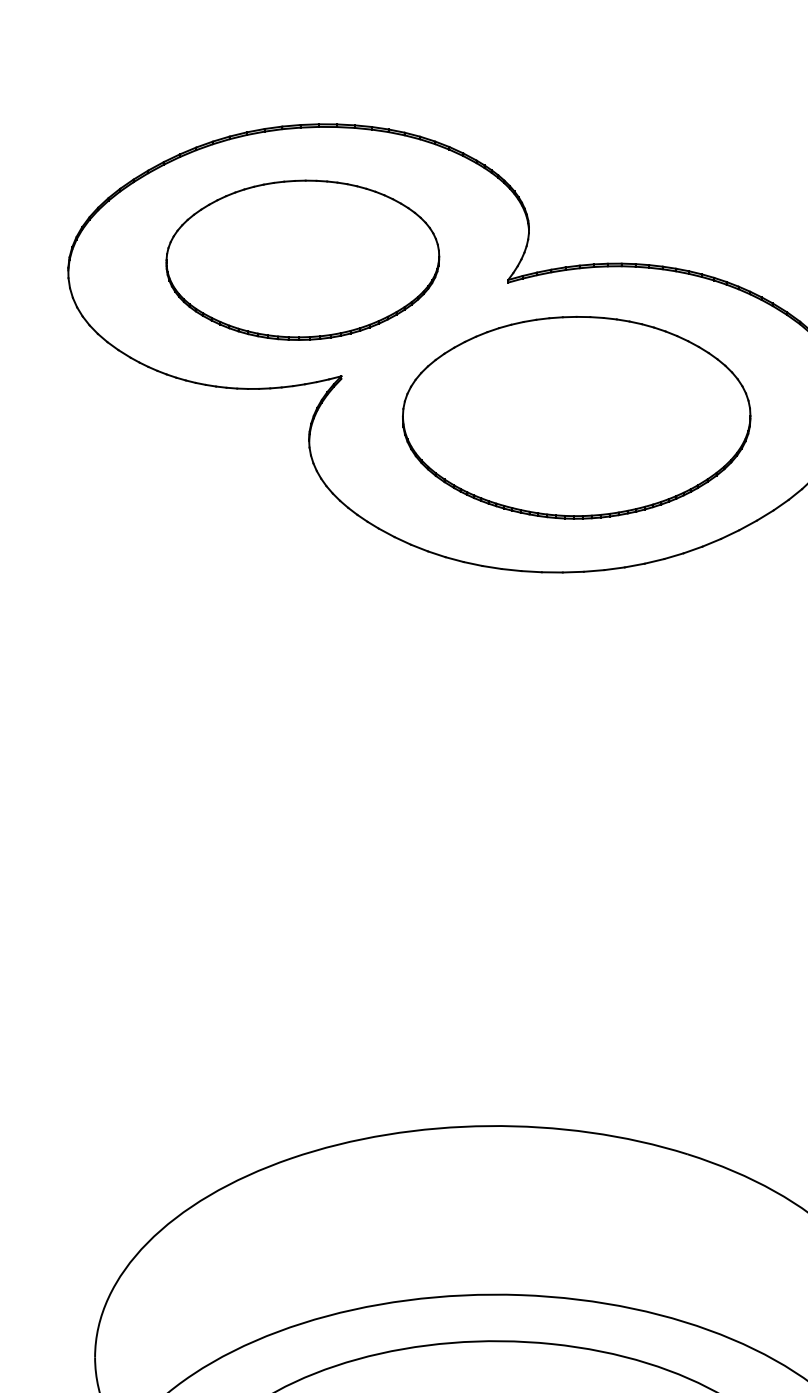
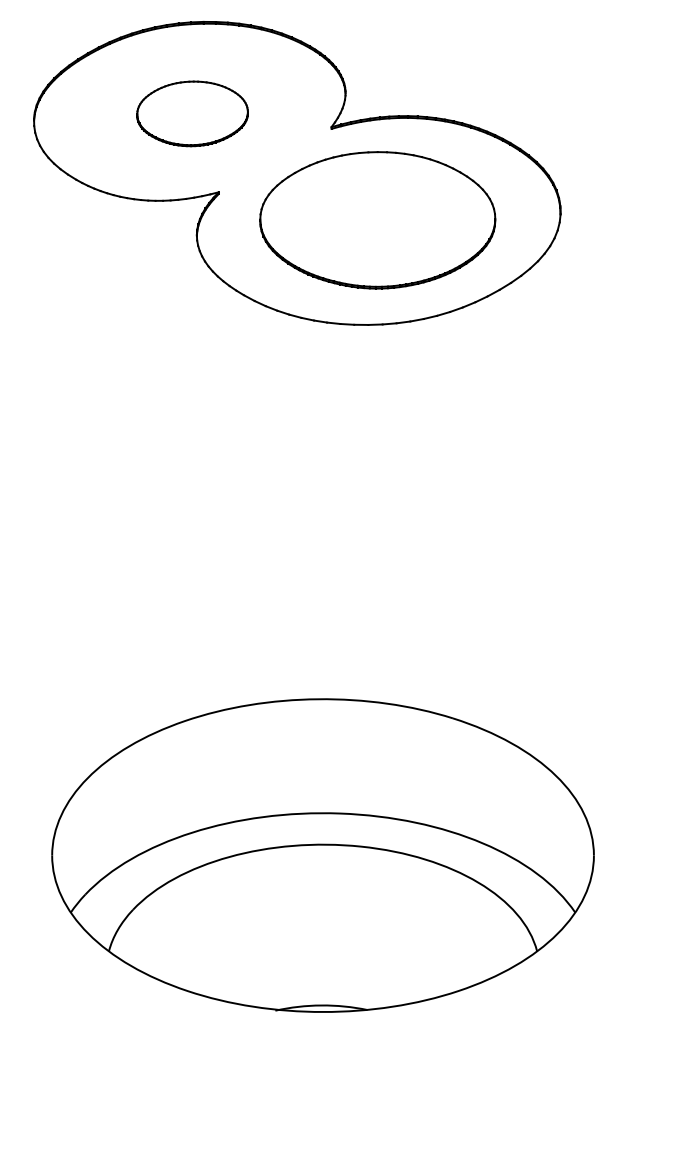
part: (302, 259) -> (192, 113), size x0.6

